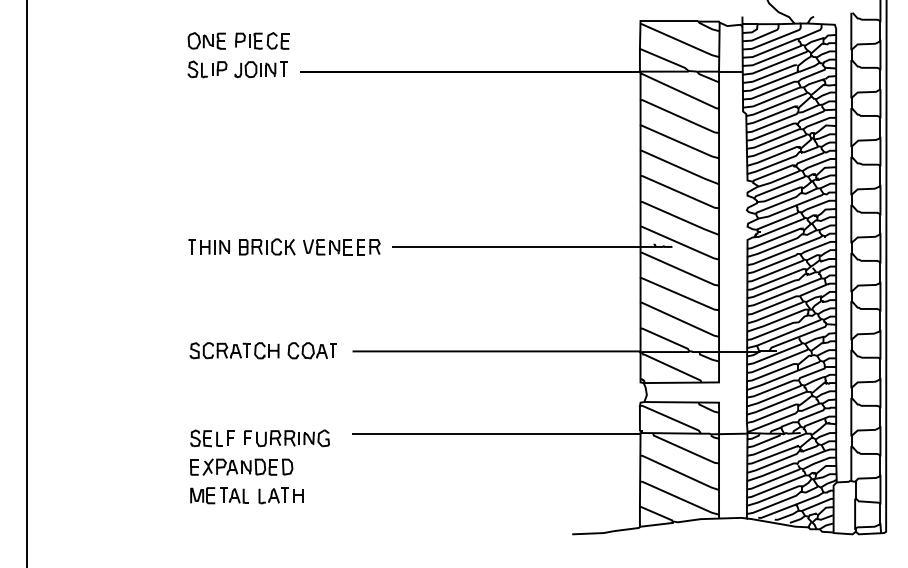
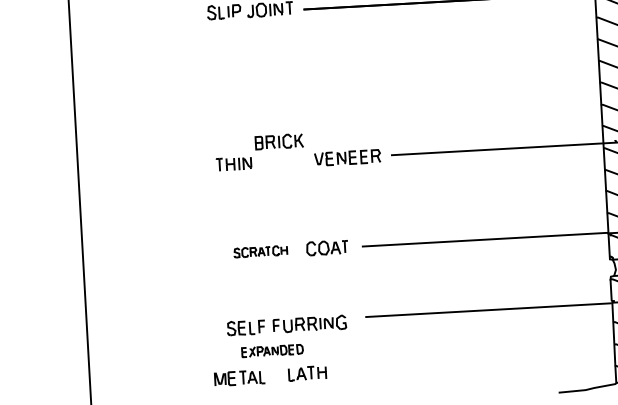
part: (267, 246) -> (279, 141), moved
part: (234, 350) -> (260, 251), size x0.7
part: (241, 466) -> (272, 350), size x0.7
part: (219, 495) -> (239, 378), moved

